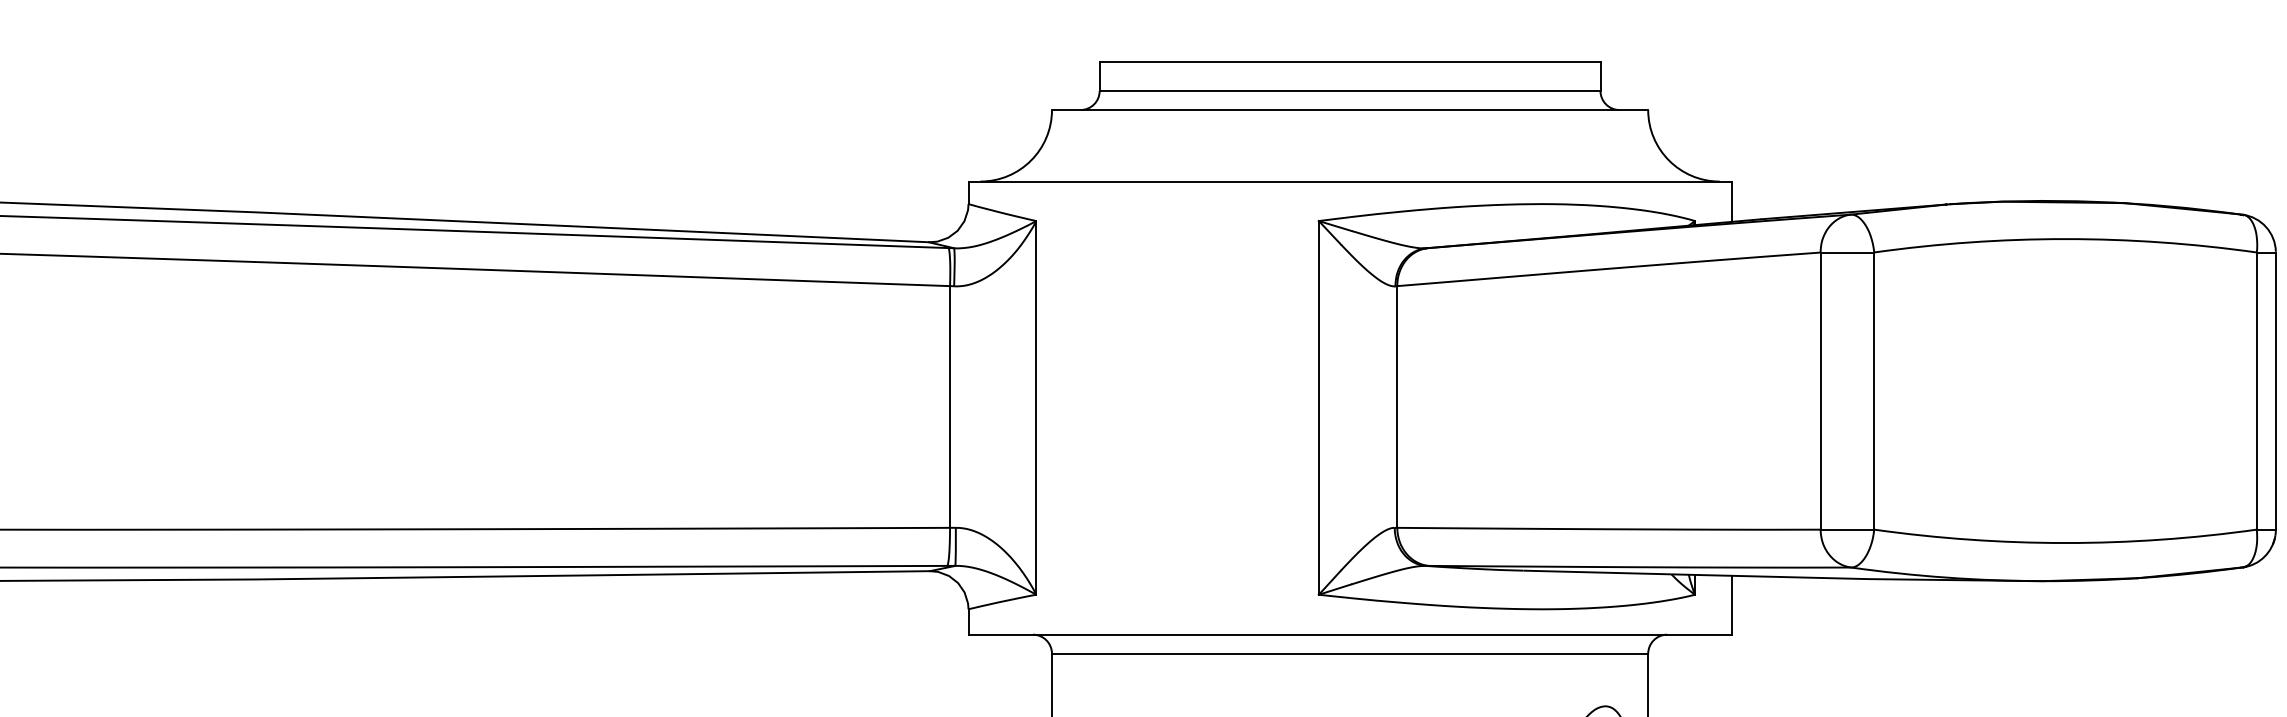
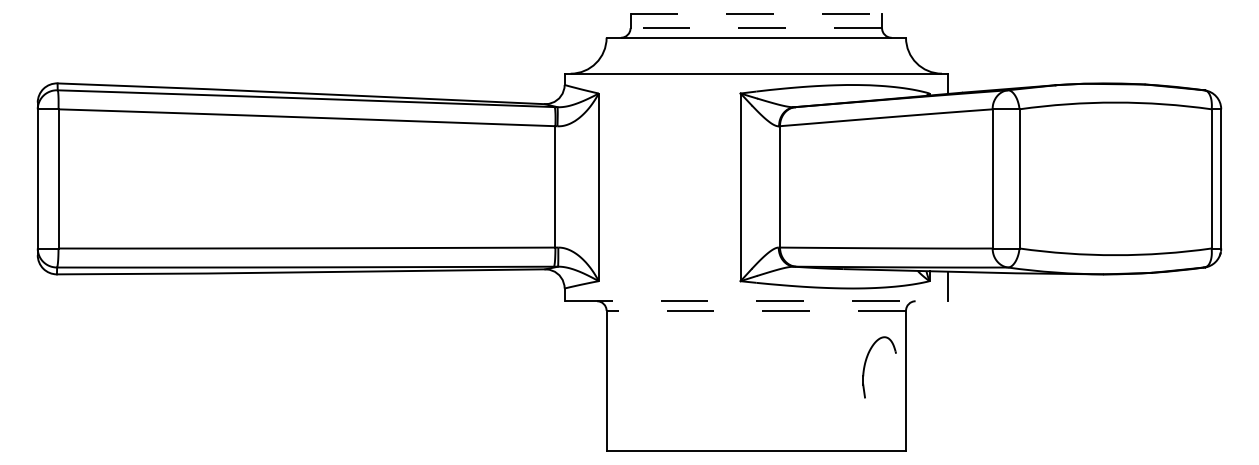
line: (1350, 61) -> (756, 13), solid -> dashed
line: (1350, 91) -> (756, 28), solid -> dashed
line: (1350, 635) -> (756, 301), solid -> dashed
line: (1350, 653) -> (756, 310), solid -> dashed

